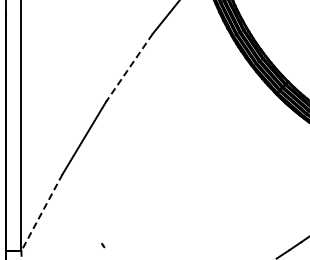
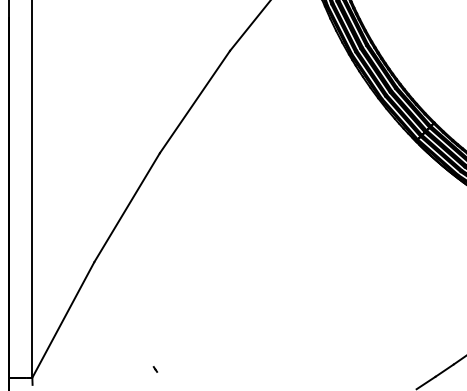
line: (129, 68) -> (195, 102), dashed -> solid
line: (42, 212) -> (64, 319), dashed -> solid

